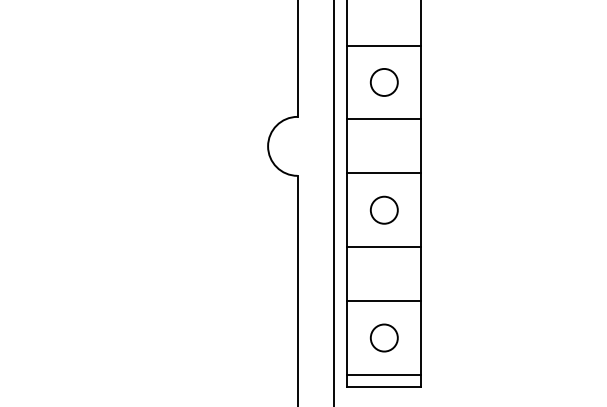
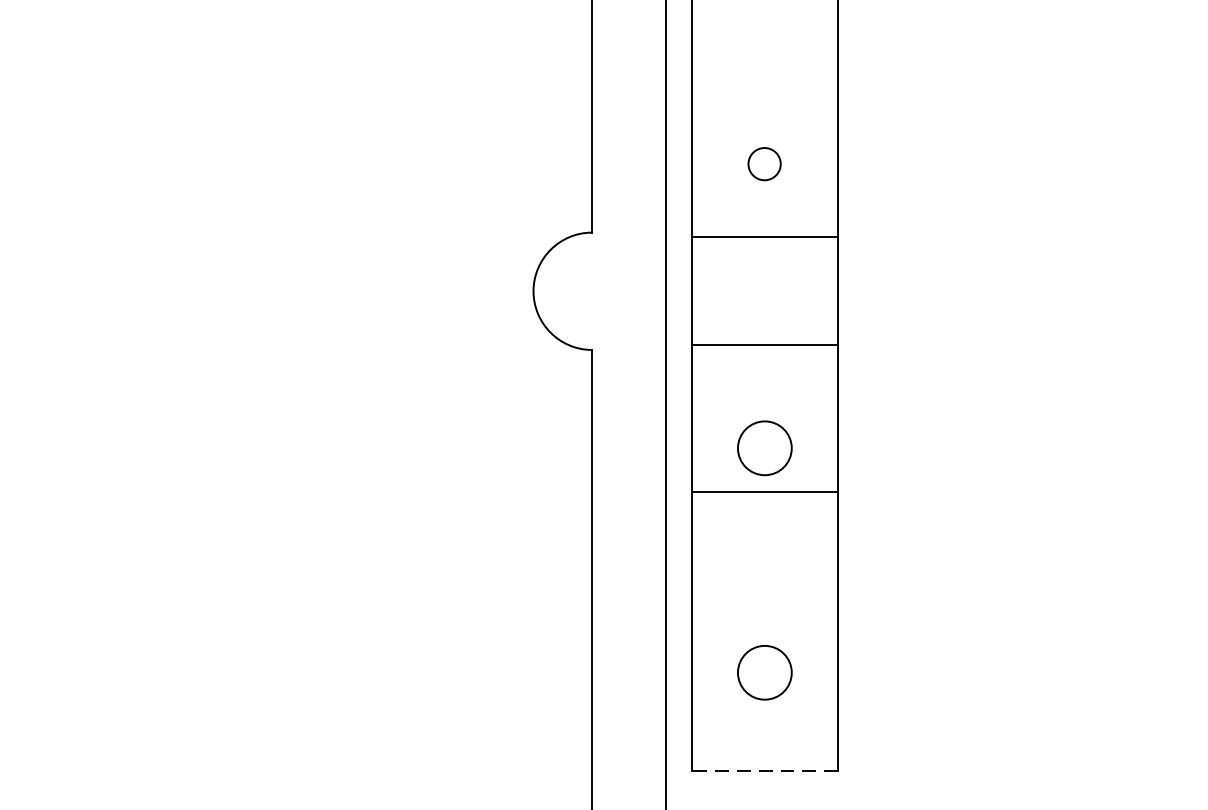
line: (384, 45) -> (765, 90), removed
circle: (383, 82) -> (763, 164), size x0.6
circle: (383, 209) -> (763, 446), moved
line: (384, 301) -> (765, 600), removed
line: (384, 374) -> (765, 745), removed
line: (384, 387) -> (765, 771), solid -> dashed

